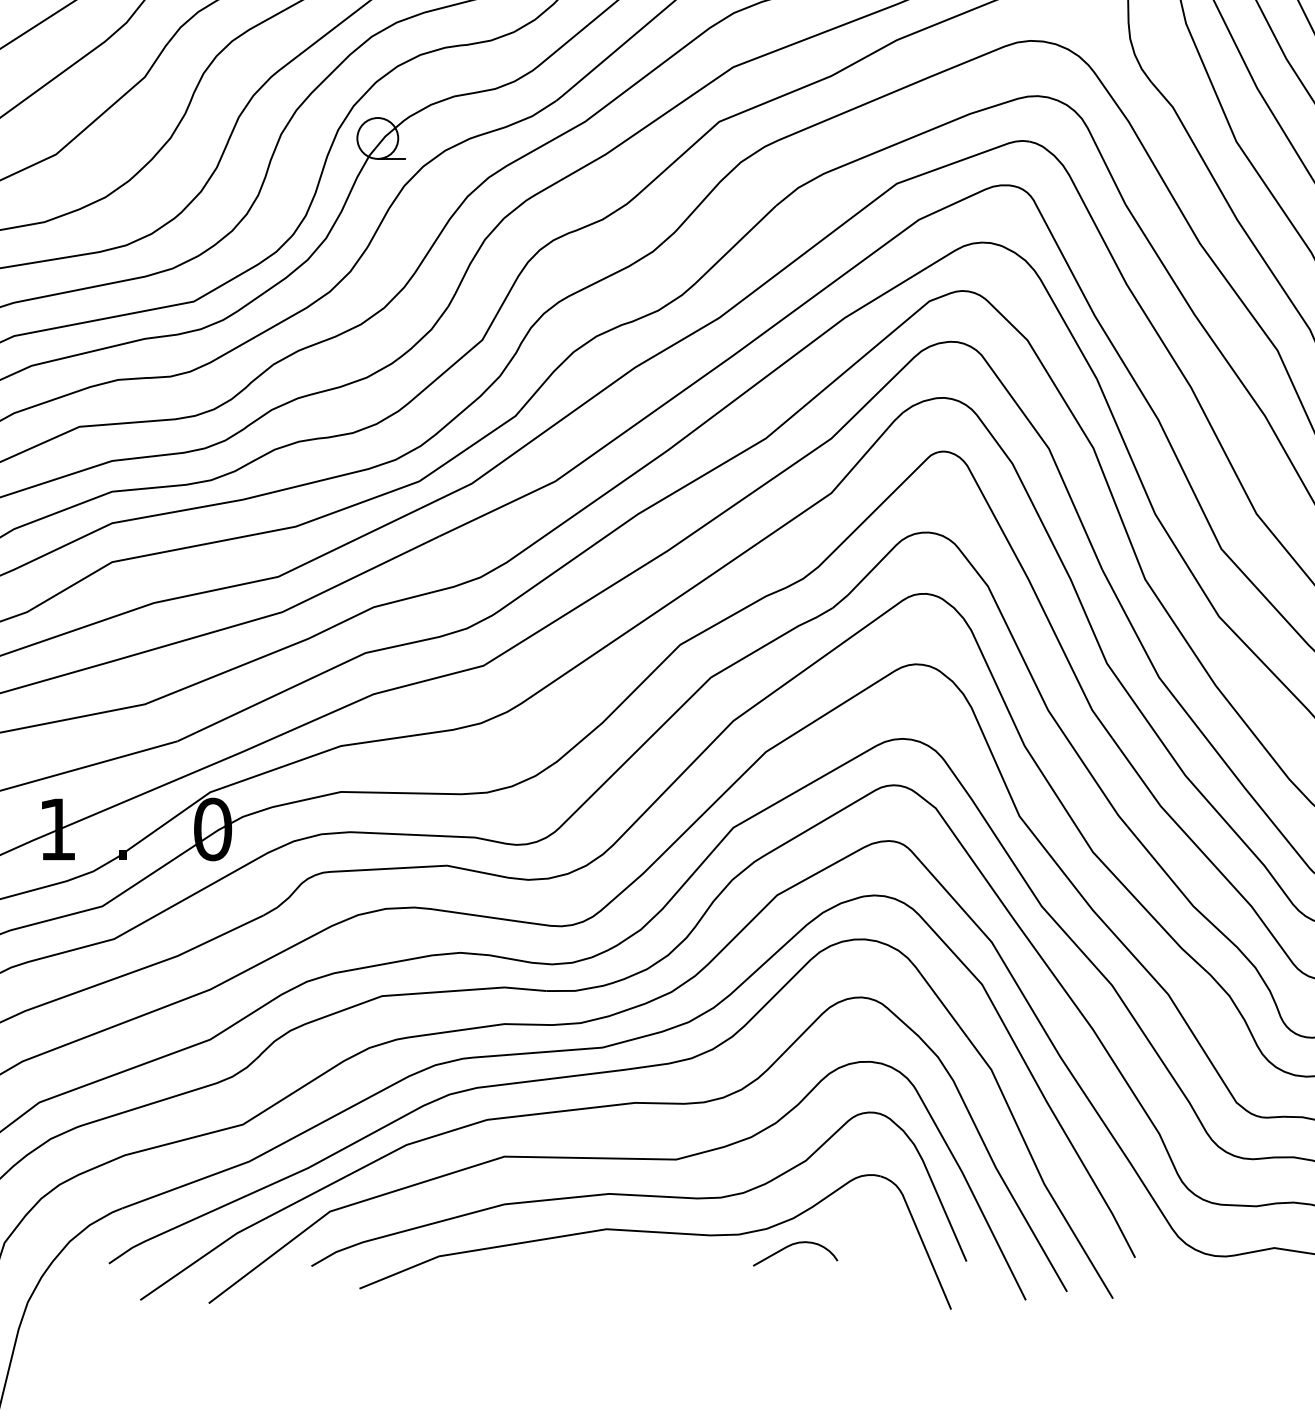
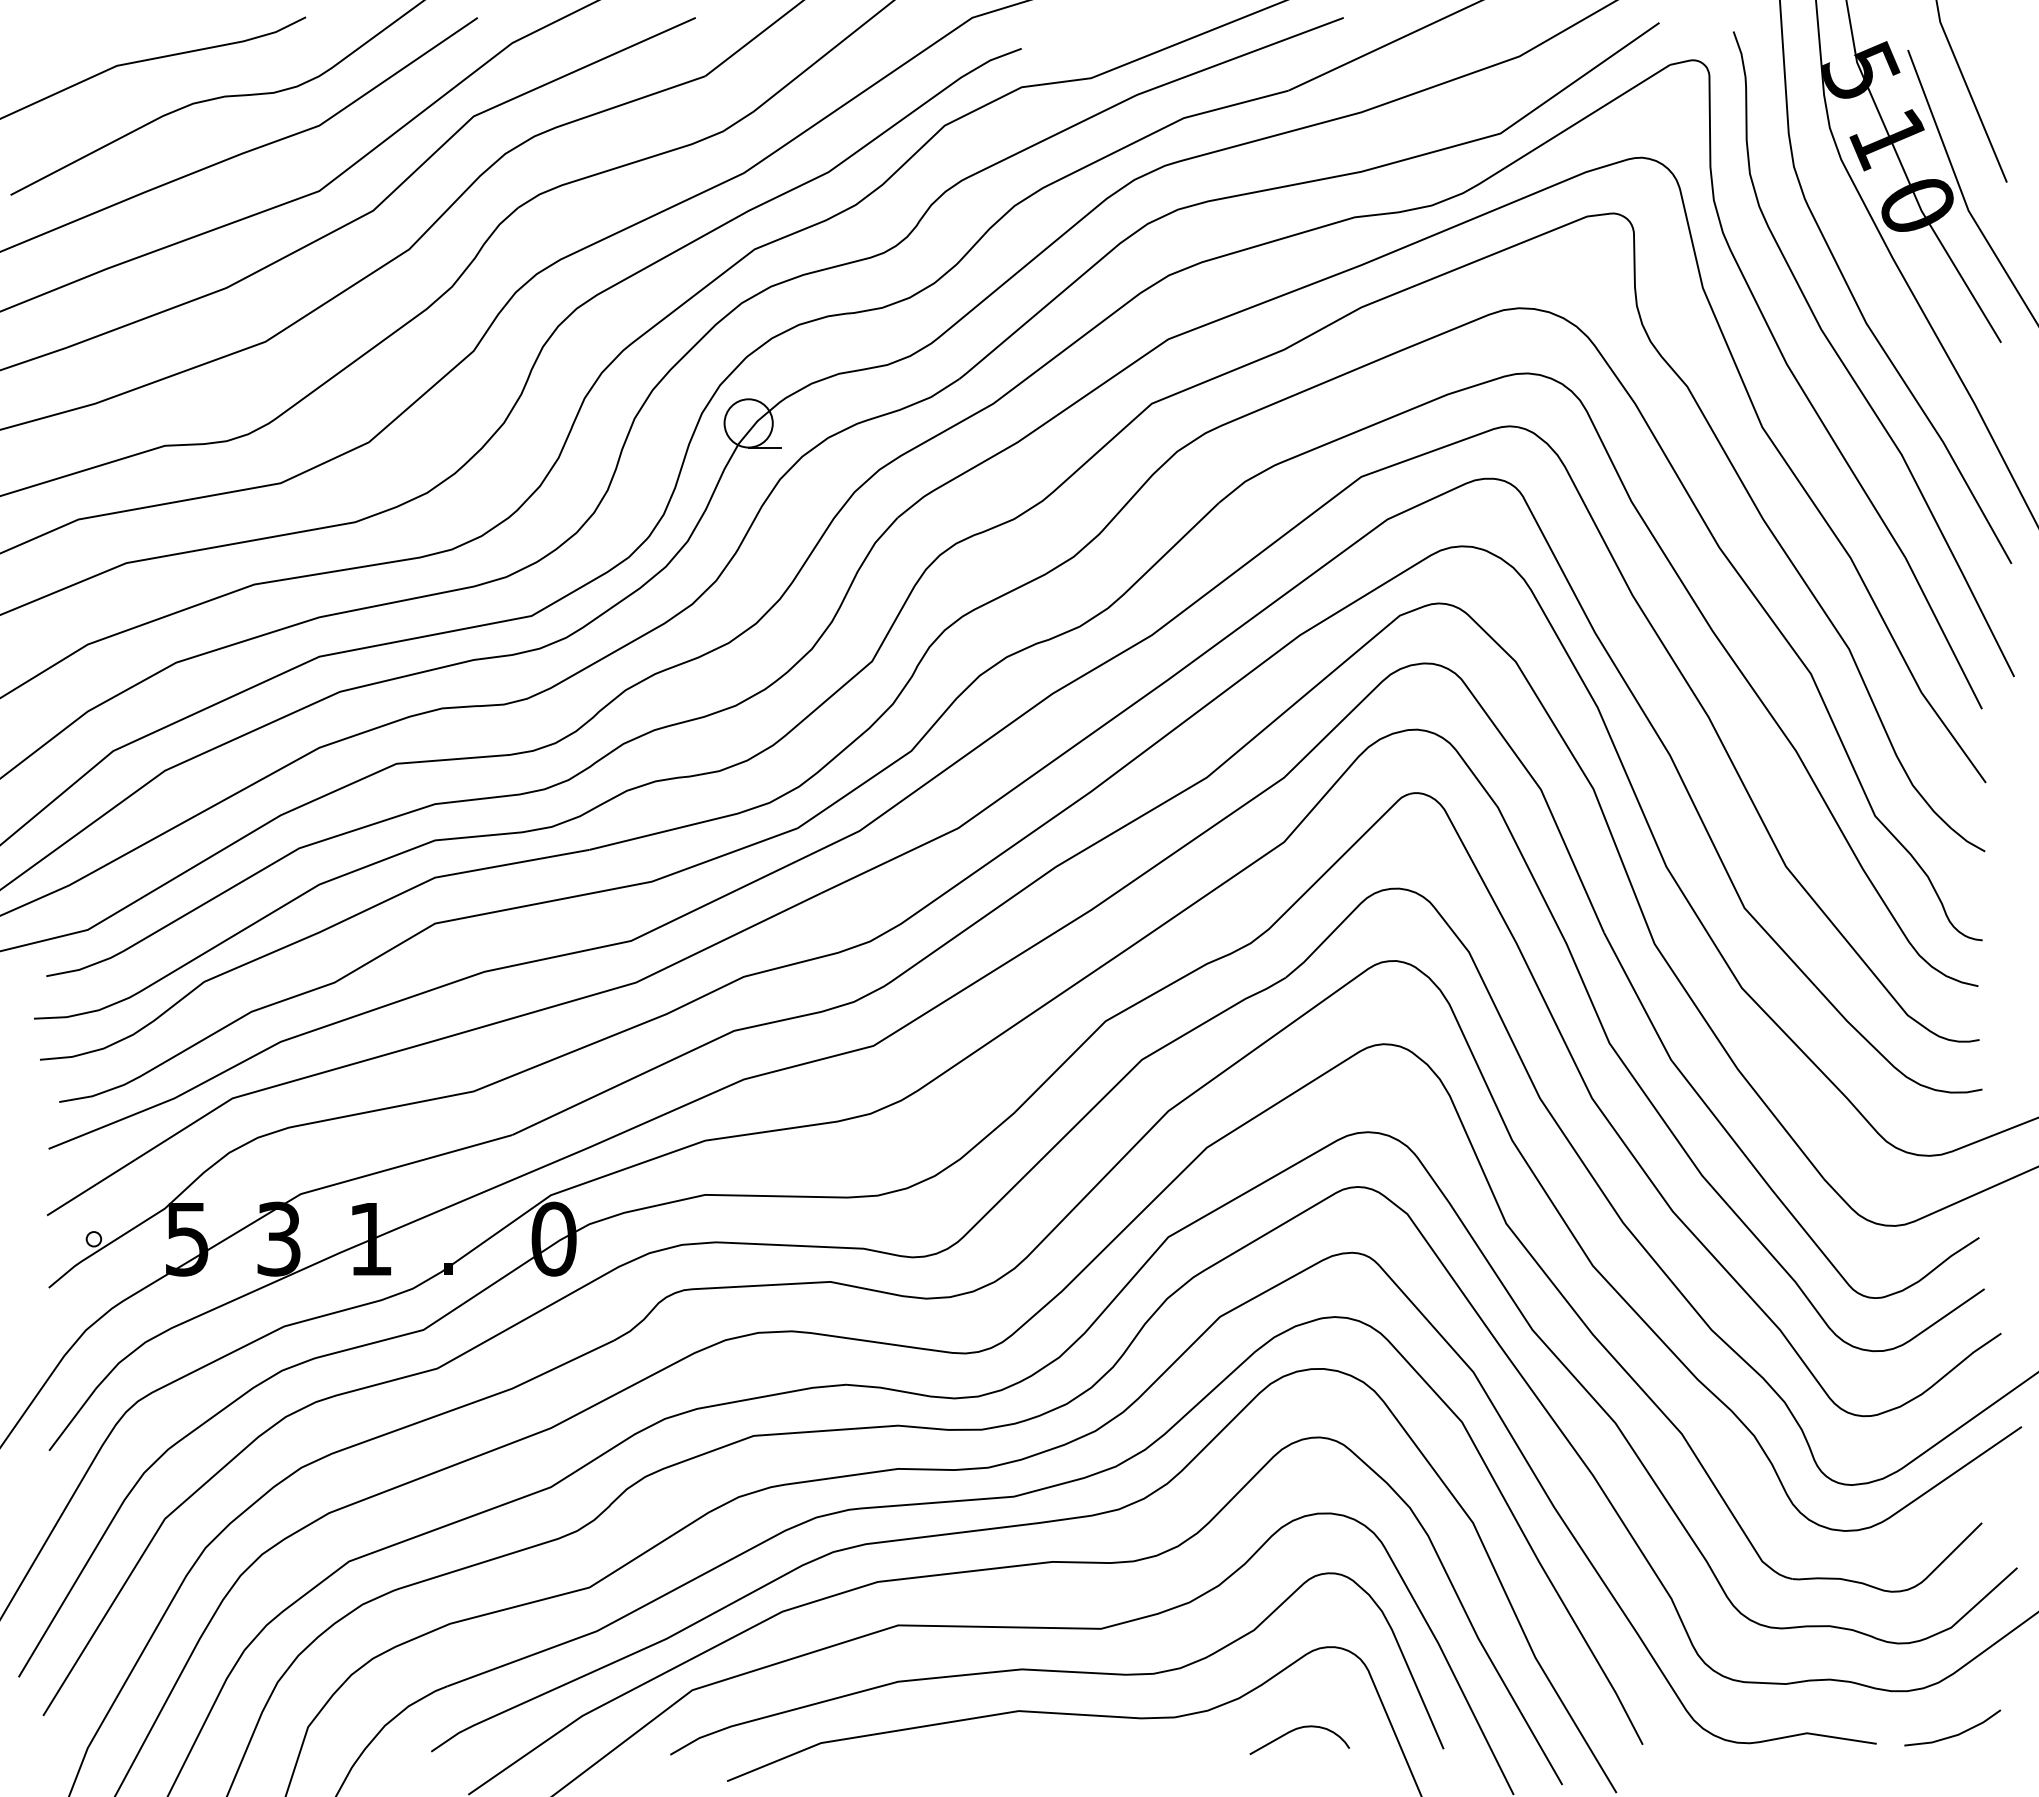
curve: (791, 1245) -> (1295, 1730), moved

